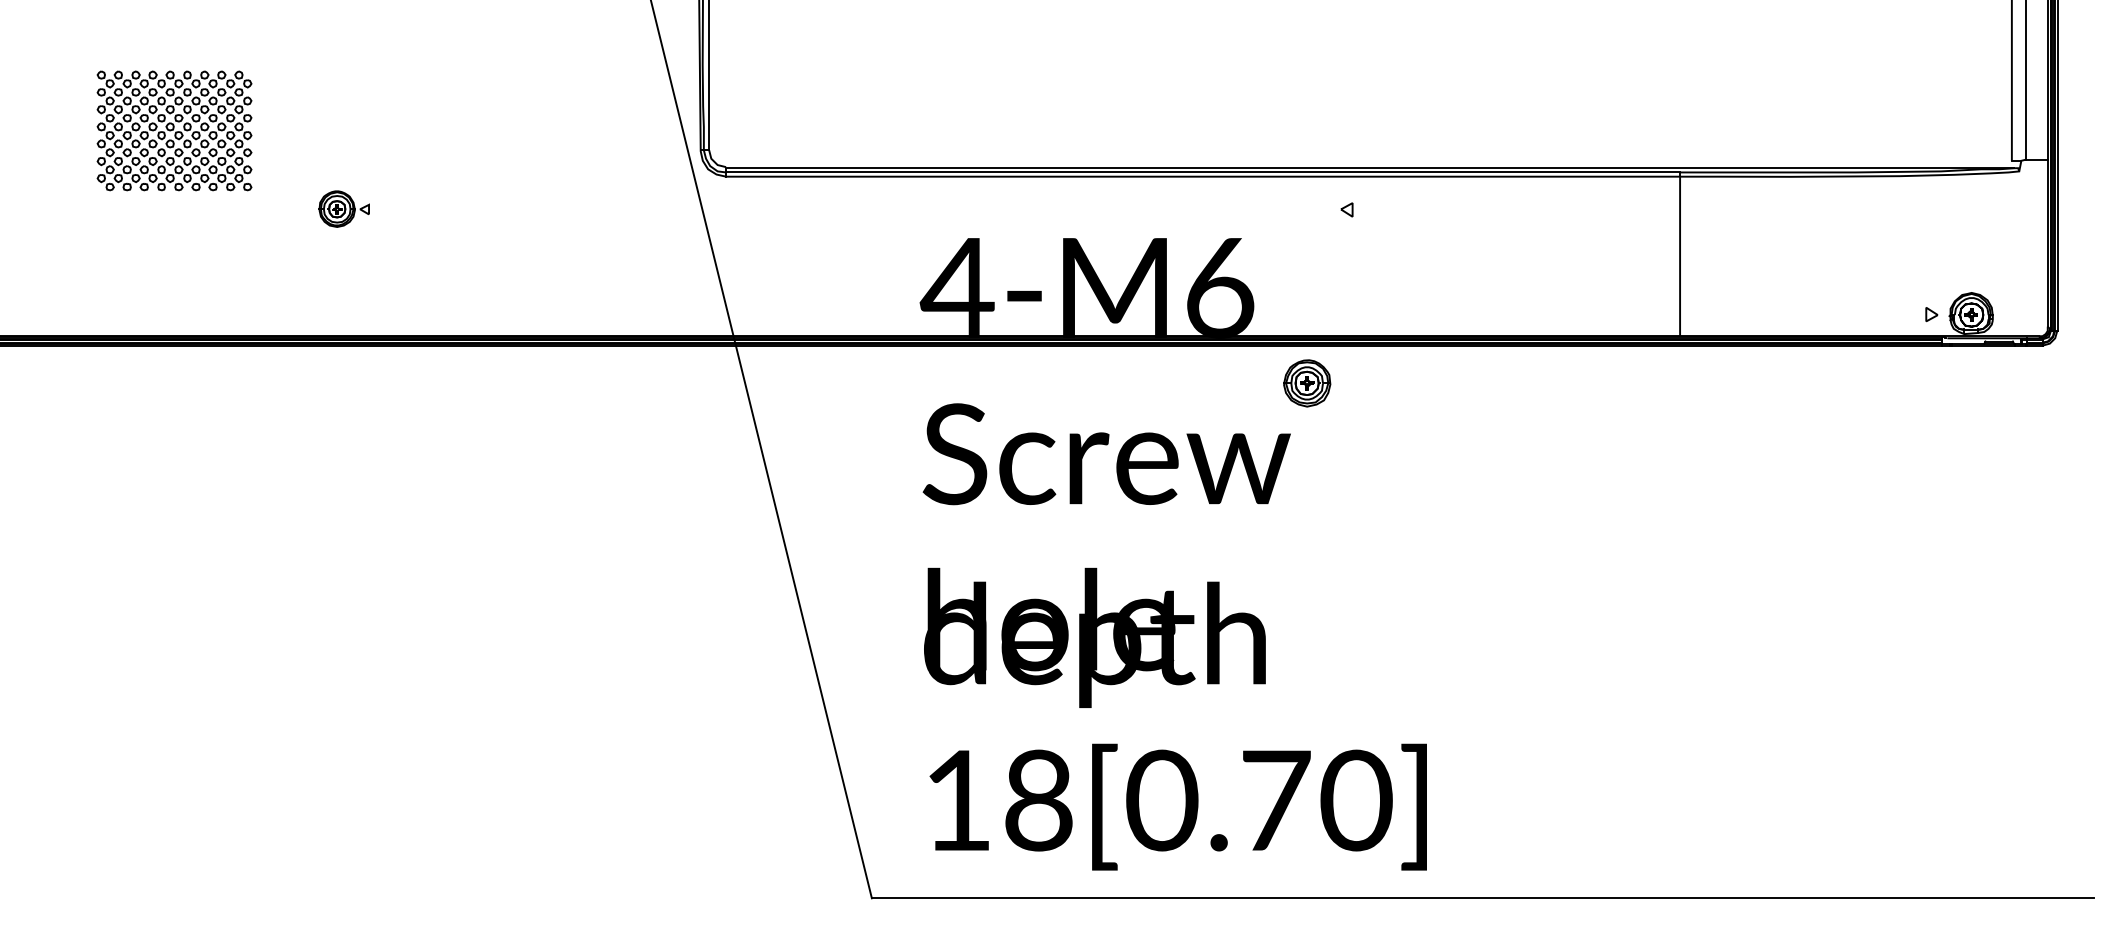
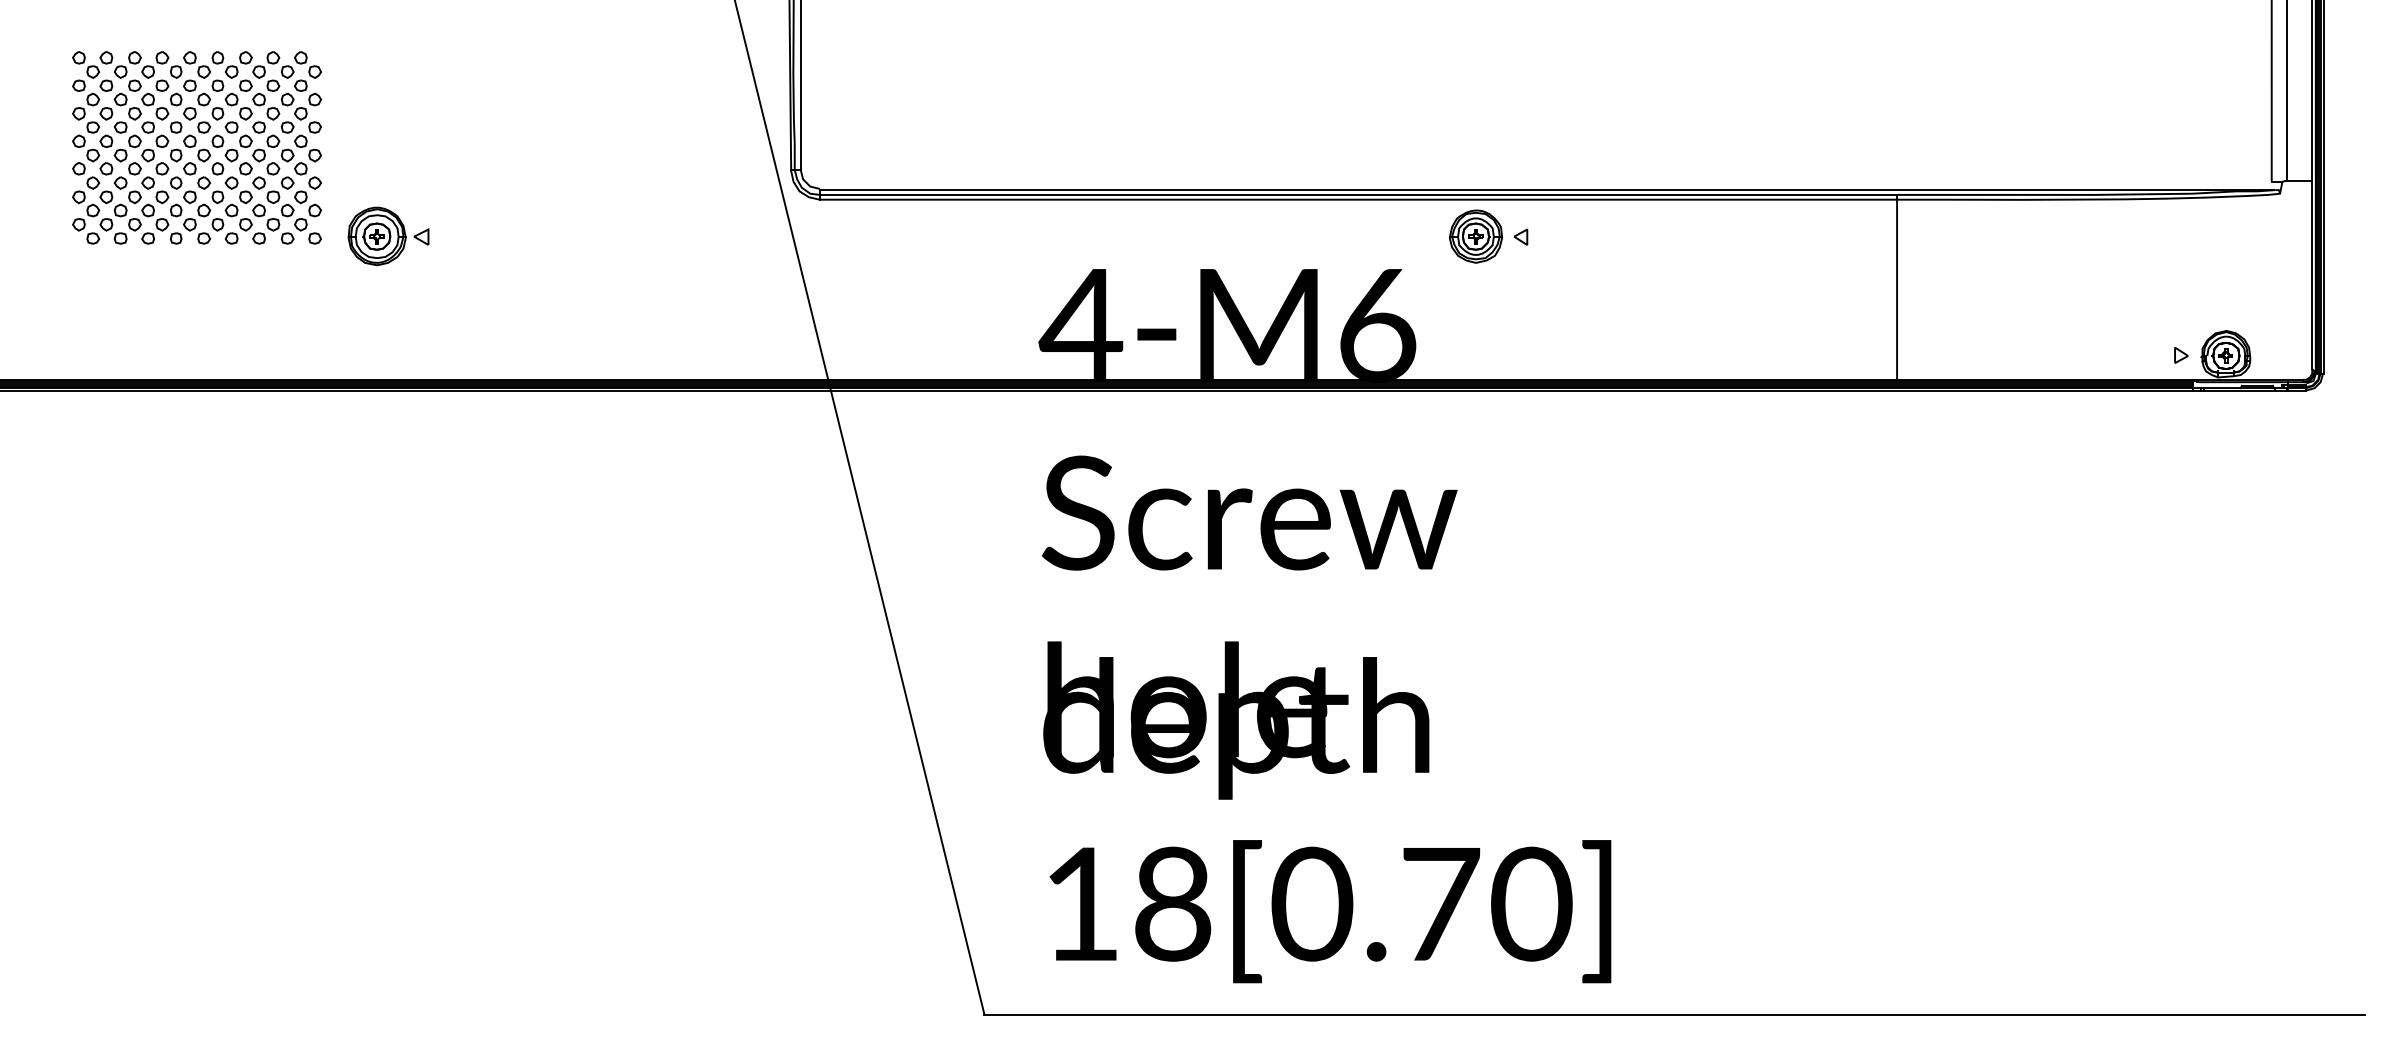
part: (174, 130) -> (196, 147), size x1.43
part: (344, 208) -> (388, 235), size x1.43
part: (1307, 383) -> (1476, 236), moved

